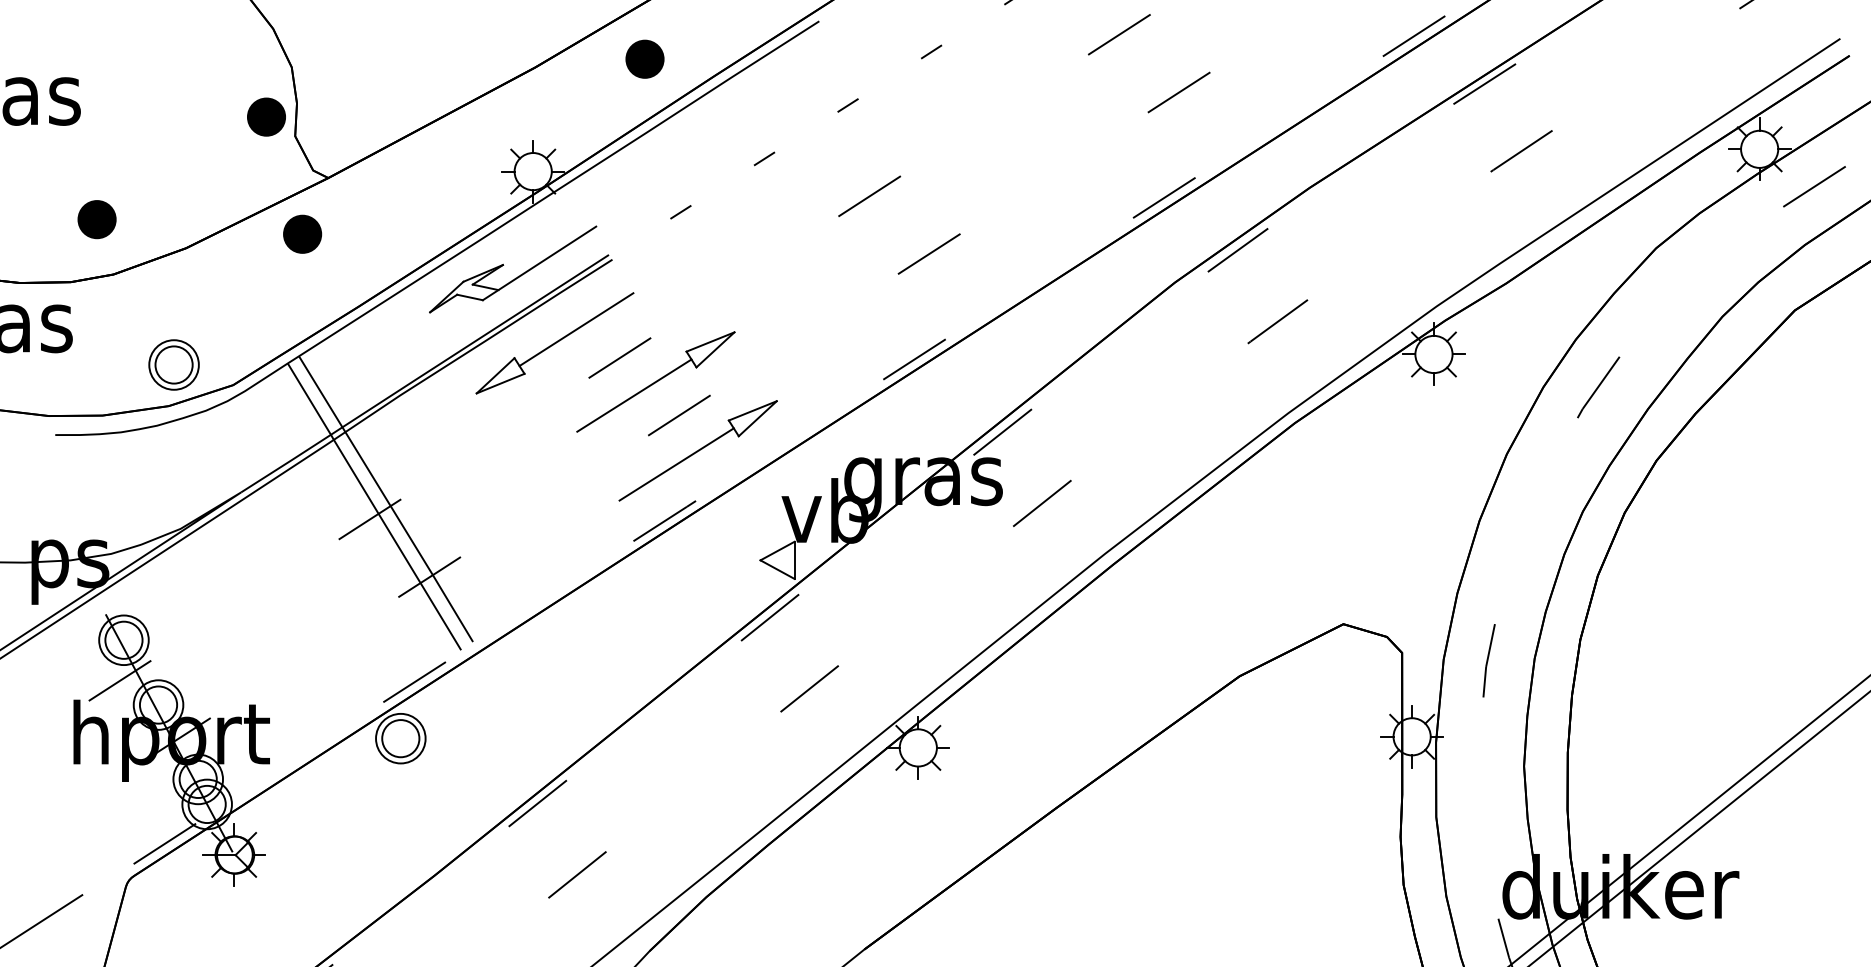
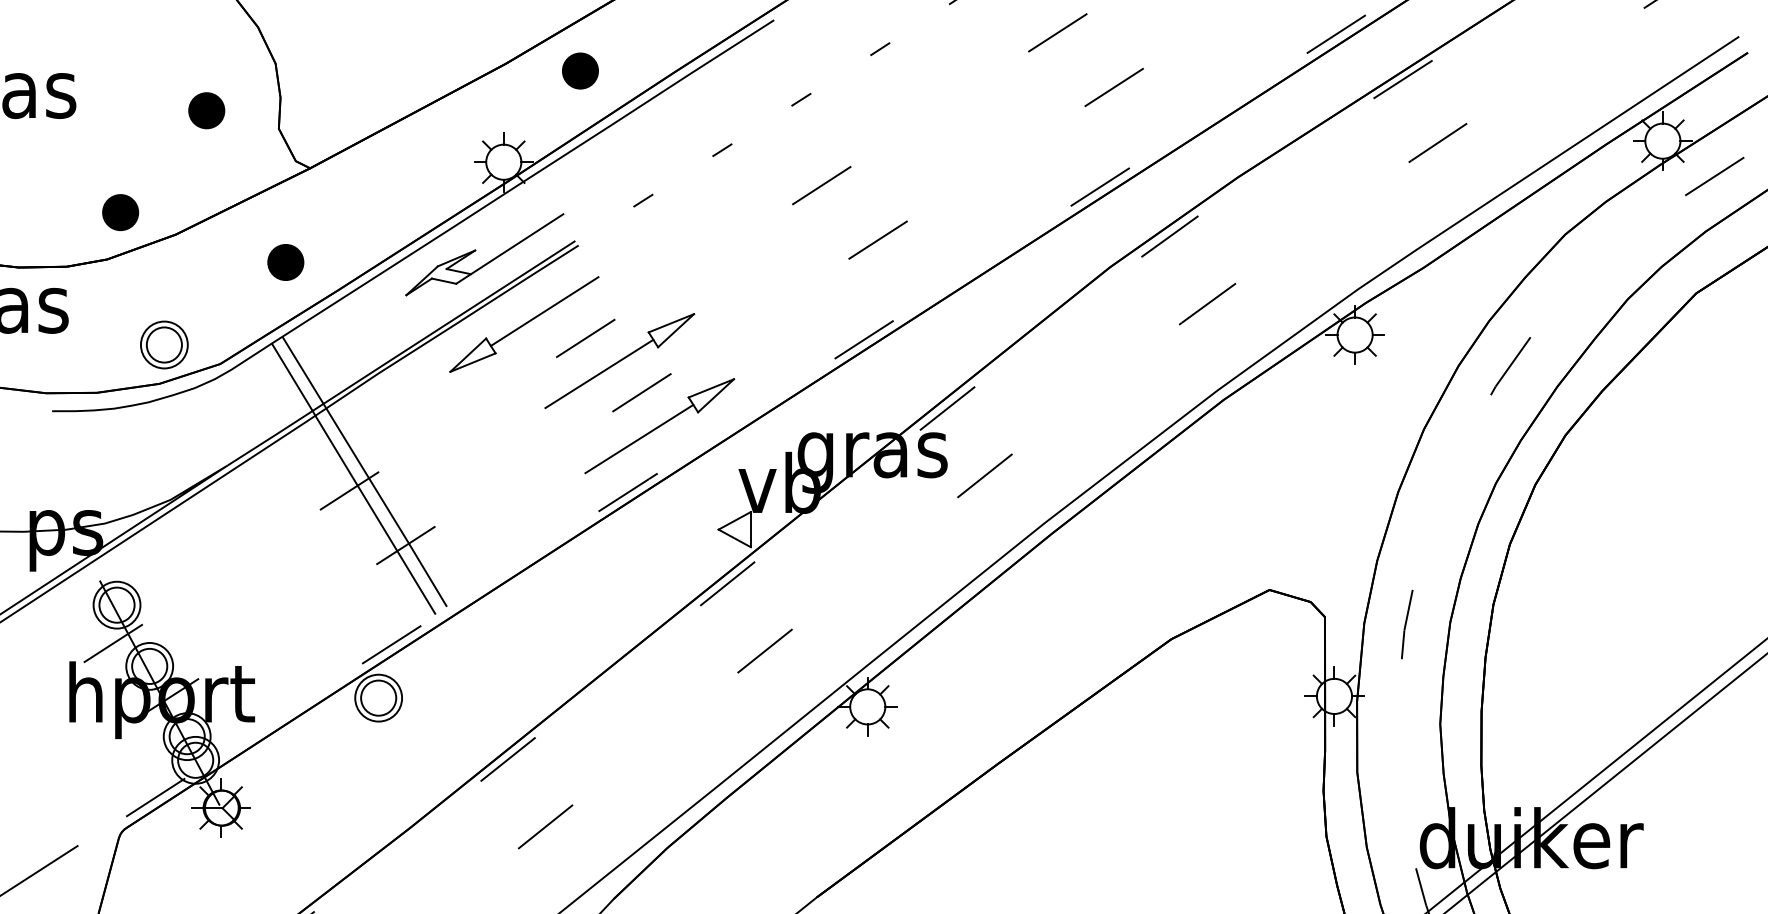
part: (645, 58) -> (580, 70), moved
part: (266, 116) -> (206, 110), moved
part: (96, 219) -> (120, 212), moved
part: (302, 234) -> (285, 262), moved

